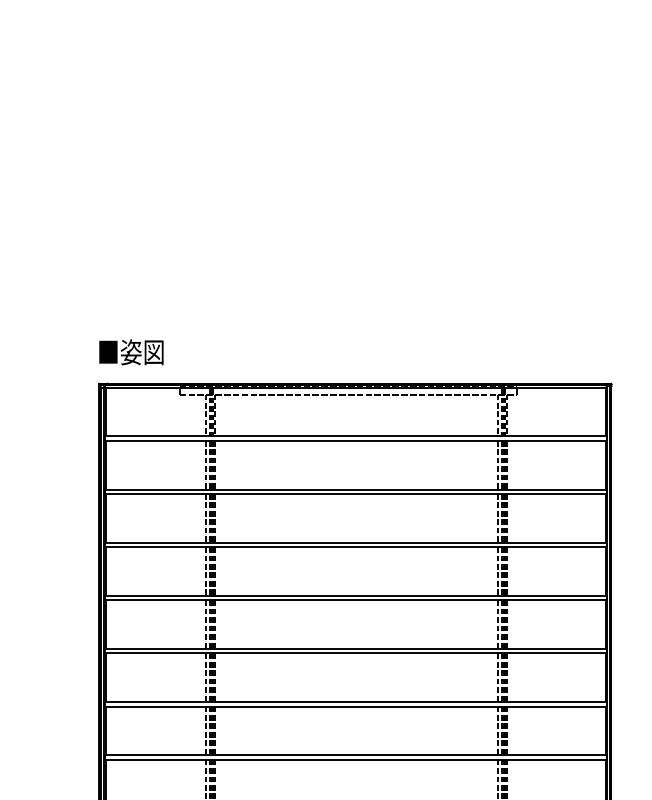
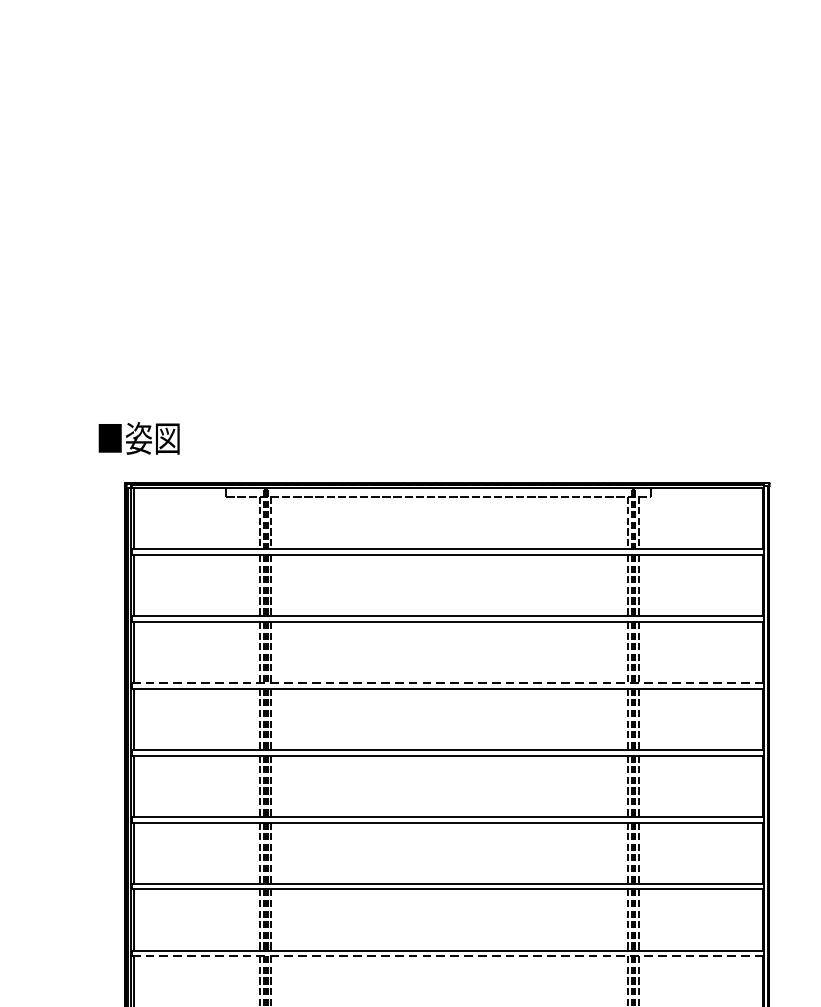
text: (131, 352) -> (139, 438), moved
line: (356, 542) -> (448, 682), solid -> dashed
line: (356, 759) -> (448, 955), solid -> dashed

